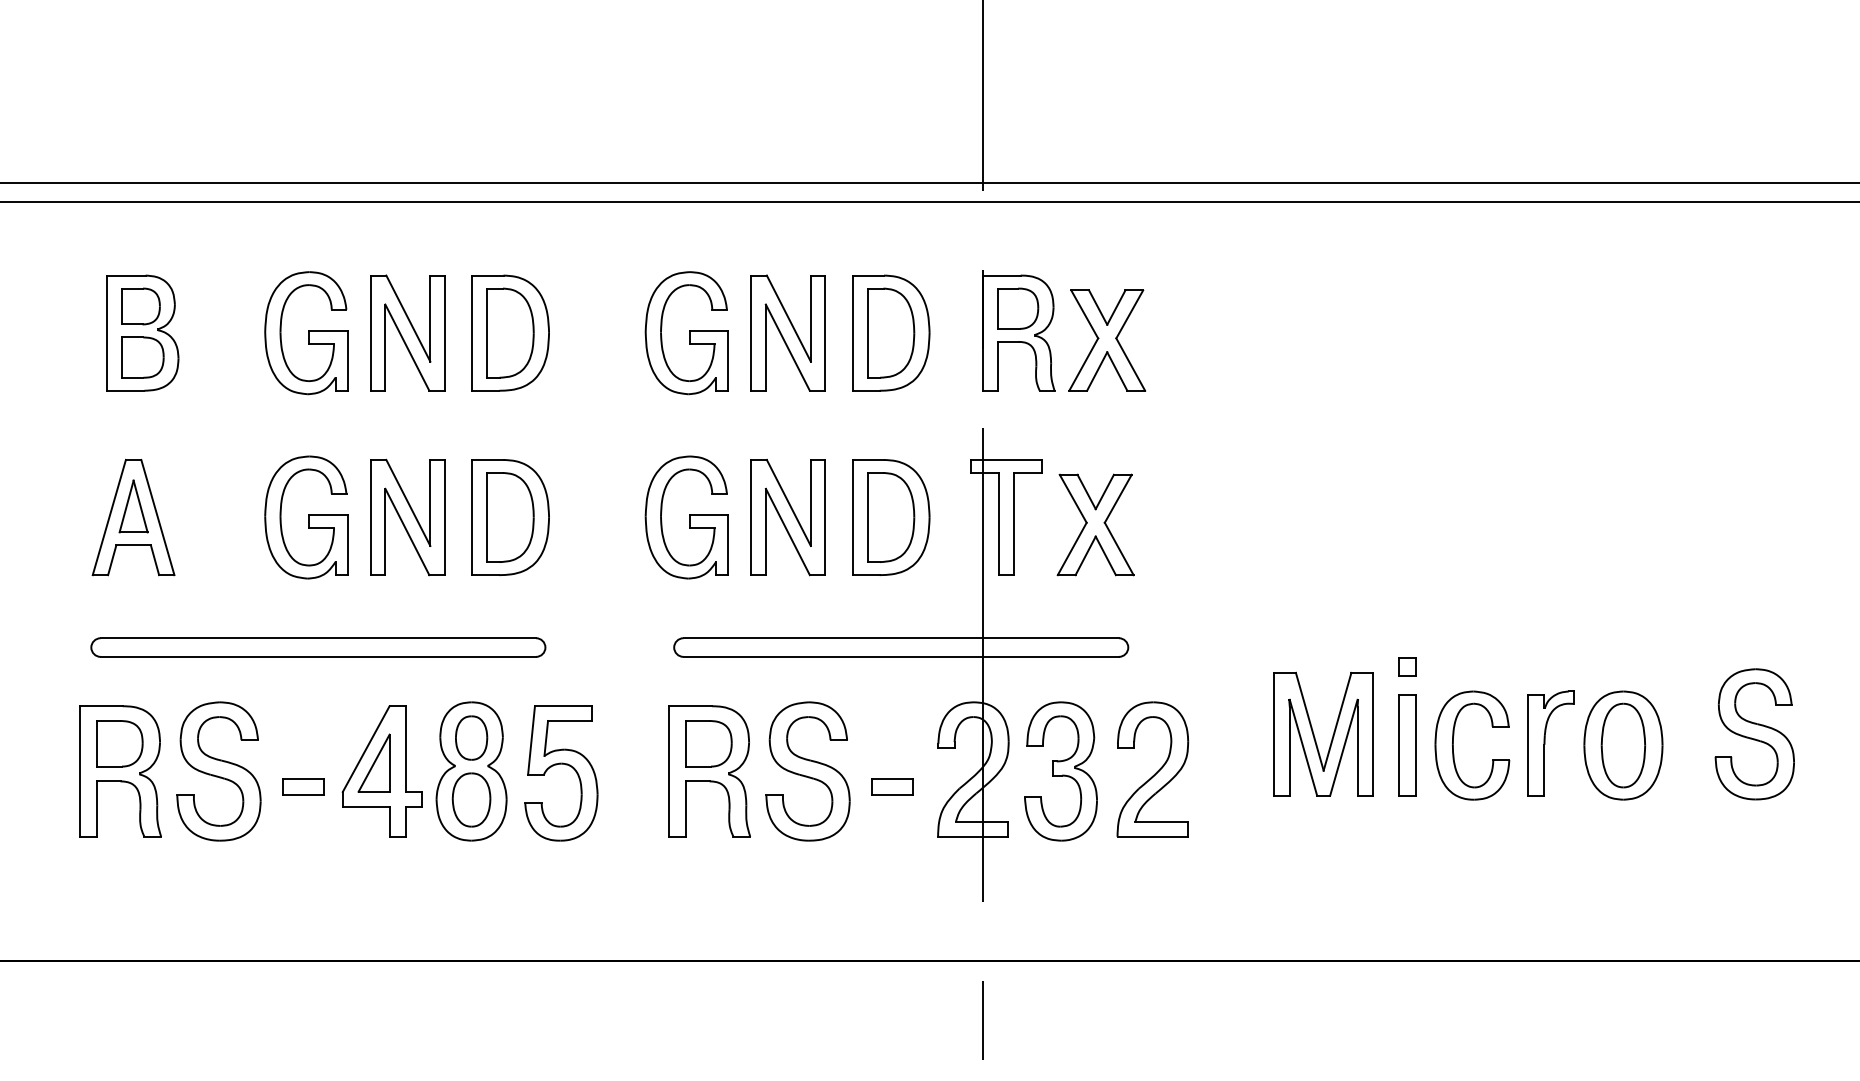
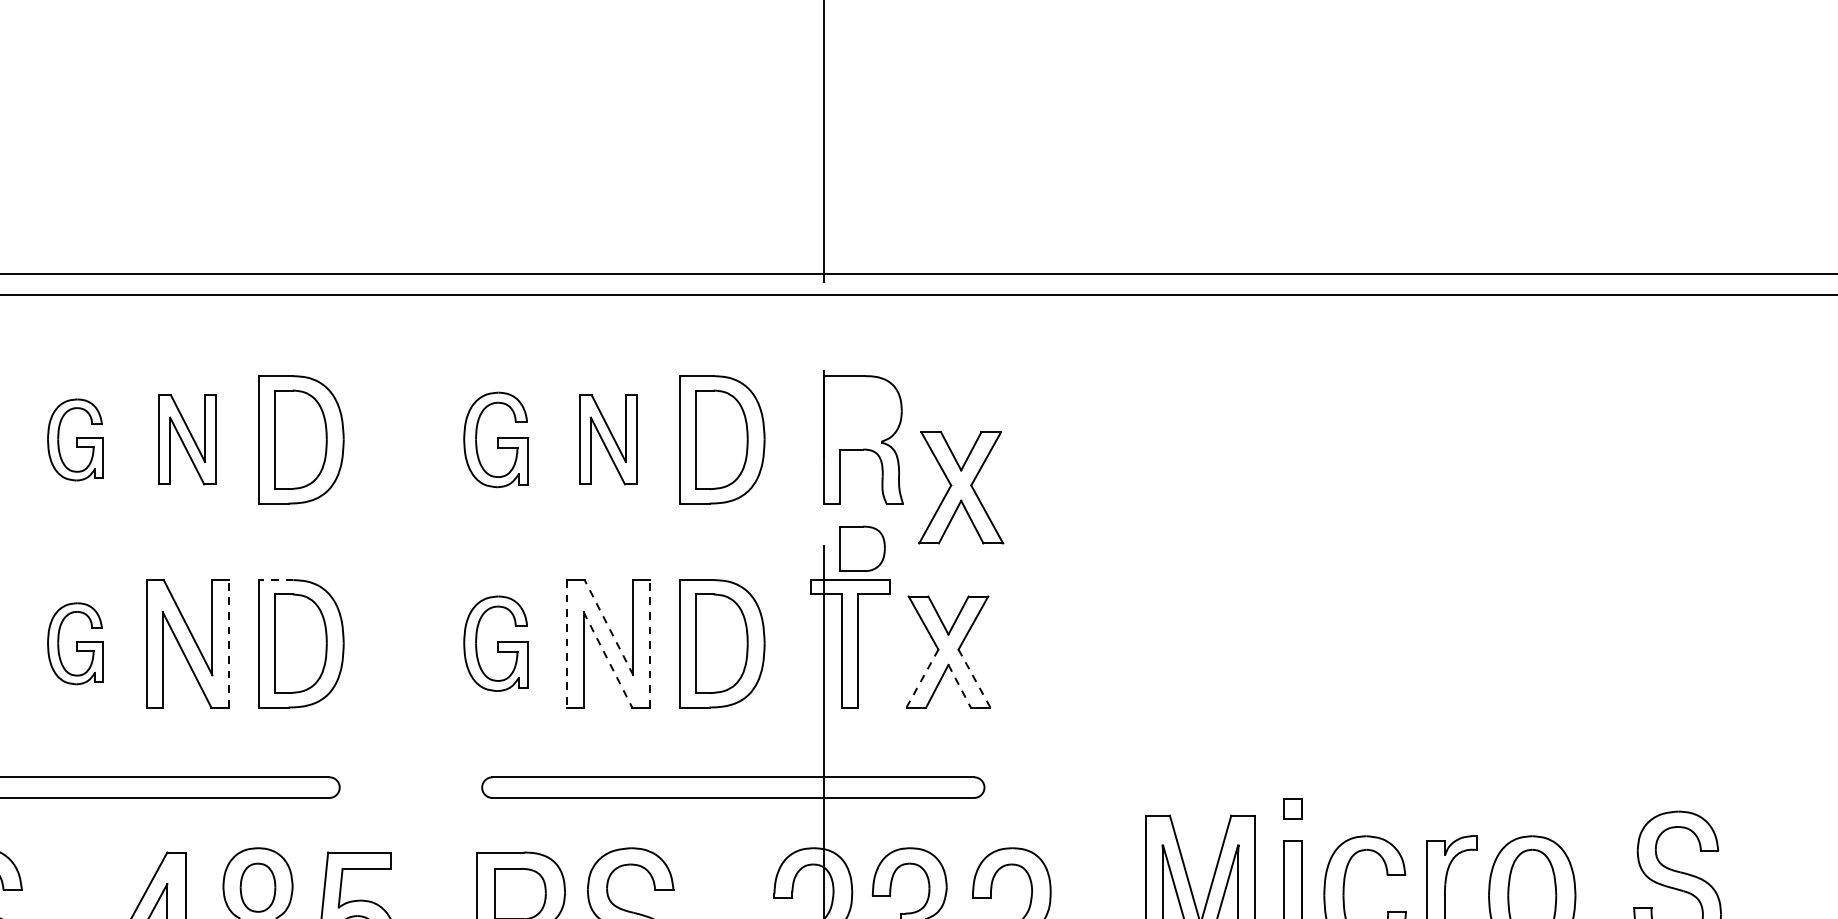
part: (1018, 308) -> (863, 548), moved
part: (407, 332) -> (187, 439), size x0.7
part: (787, 332) -> (607, 439), size x0.7
part: (306, 333) -> (75, 440), size x0.6
part: (686, 333) -> (495, 440), size x0.7
part: (1107, 340) -> (961, 487), moved
line: (487, 459) -> (275, 579), solid -> dashed
line: (788, 502) -> (608, 627), solid -> dashed
part: (306, 517) -> (75, 643), size x0.6
line: (444, 517) -> (228, 643), solid -> dashed
part: (686, 517) -> (495, 643), size x0.7
line: (751, 517) -> (567, 643), solid -> dashed
line: (825, 517) -> (649, 643), solid -> dashed
line: (788, 532) -> (608, 660), solid -> dashed
line: (1072, 548) -> (922, 678), solid -> dashed
line: (1119, 548) -> (974, 678), solid -> dashed
line: (1105, 555) -> (959, 685), solid -> dashed

